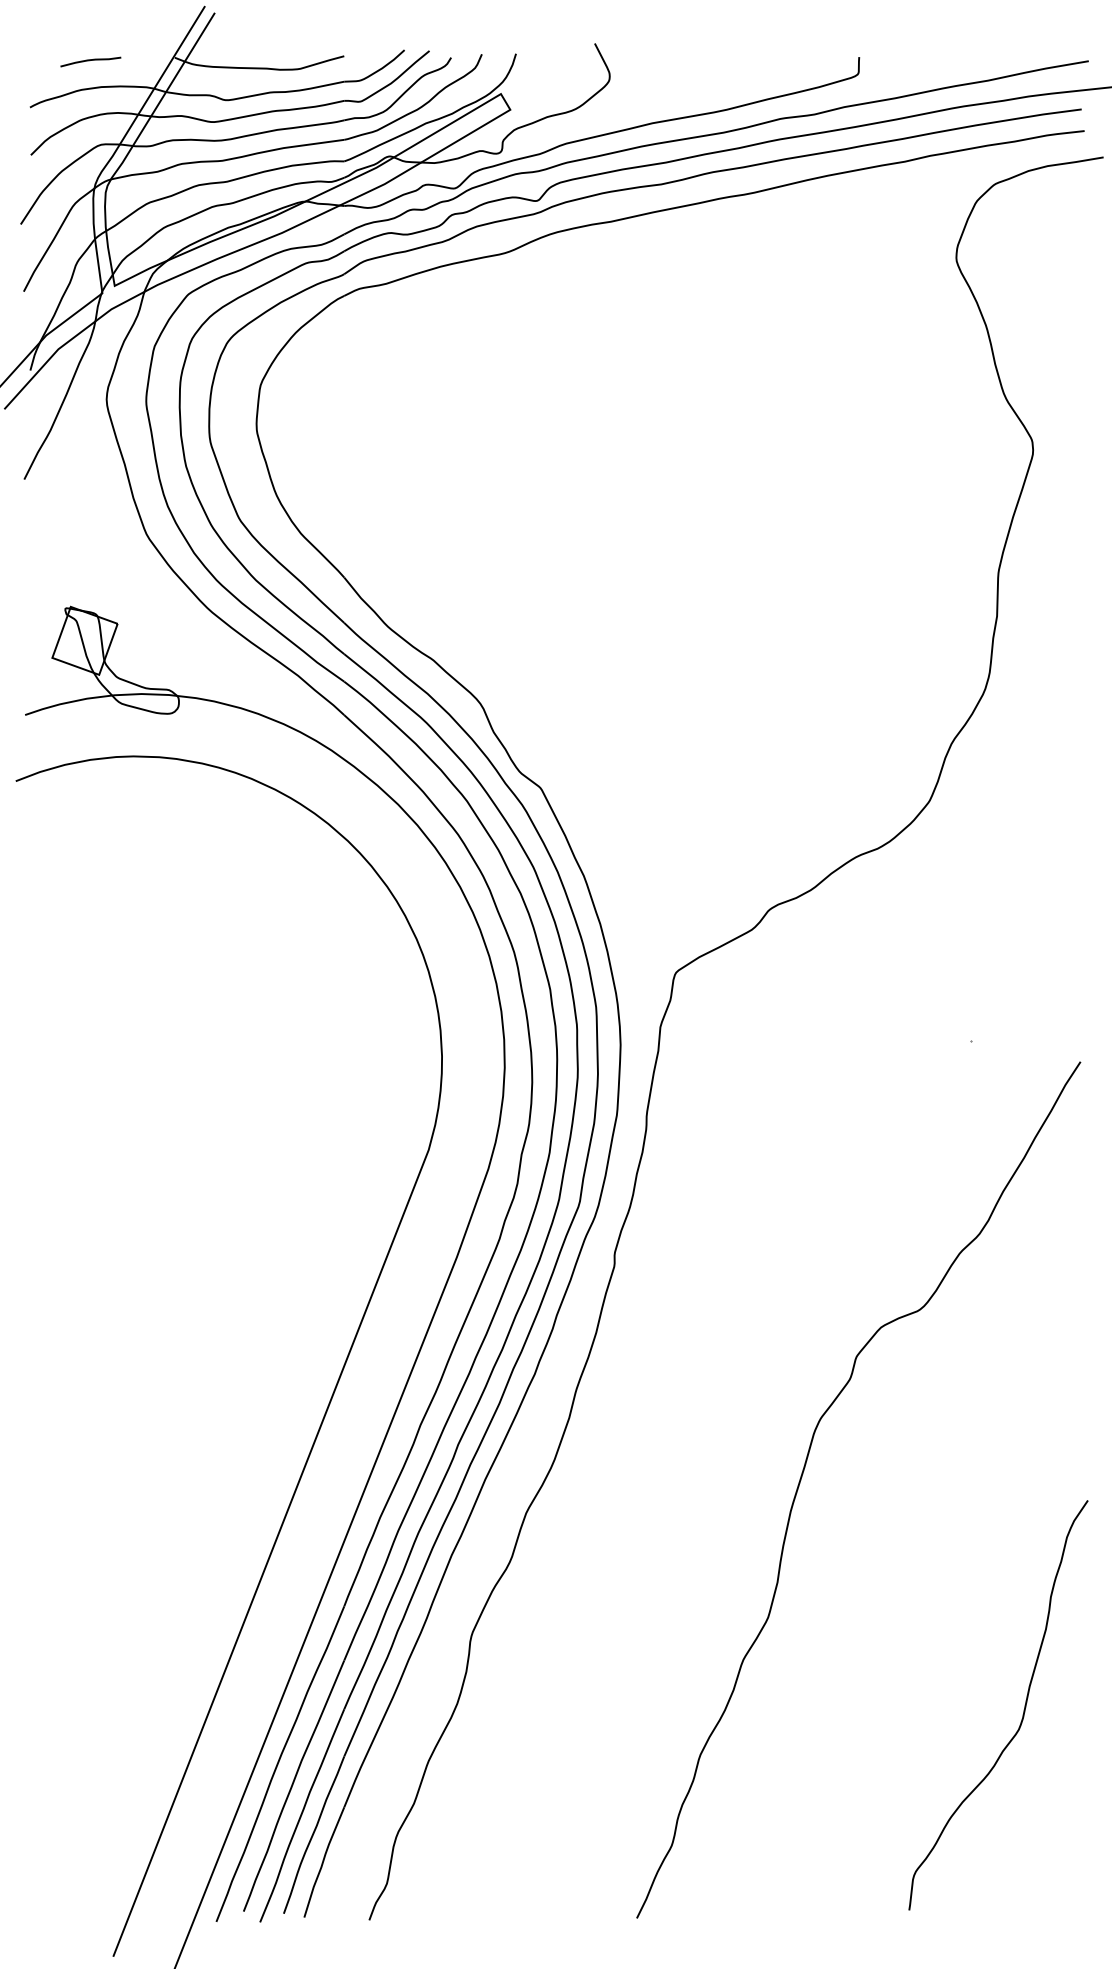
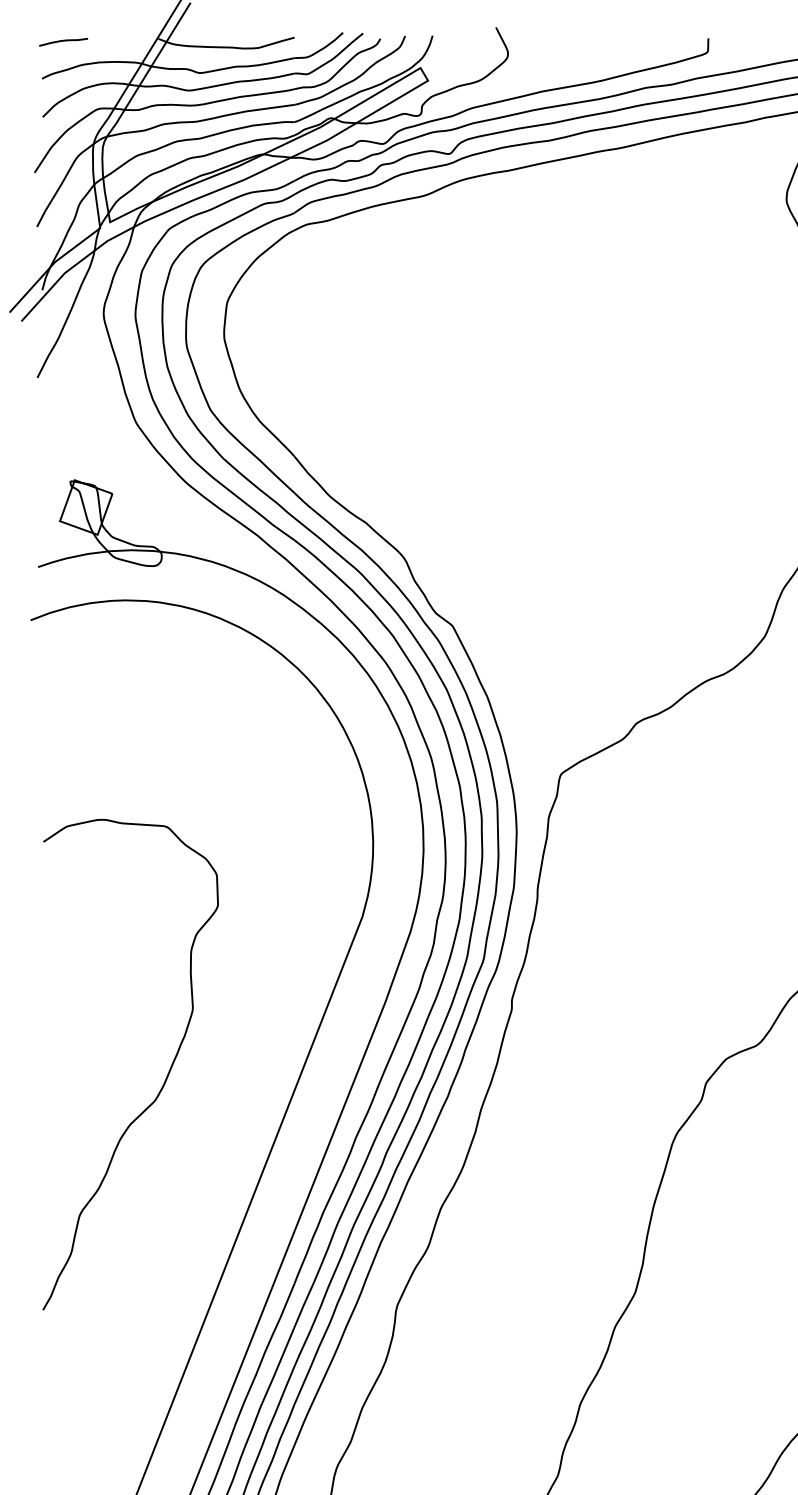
curve: (90, 60) -> (63, 41), moved
curve: (184, 1349) -> (166, 1077), added

